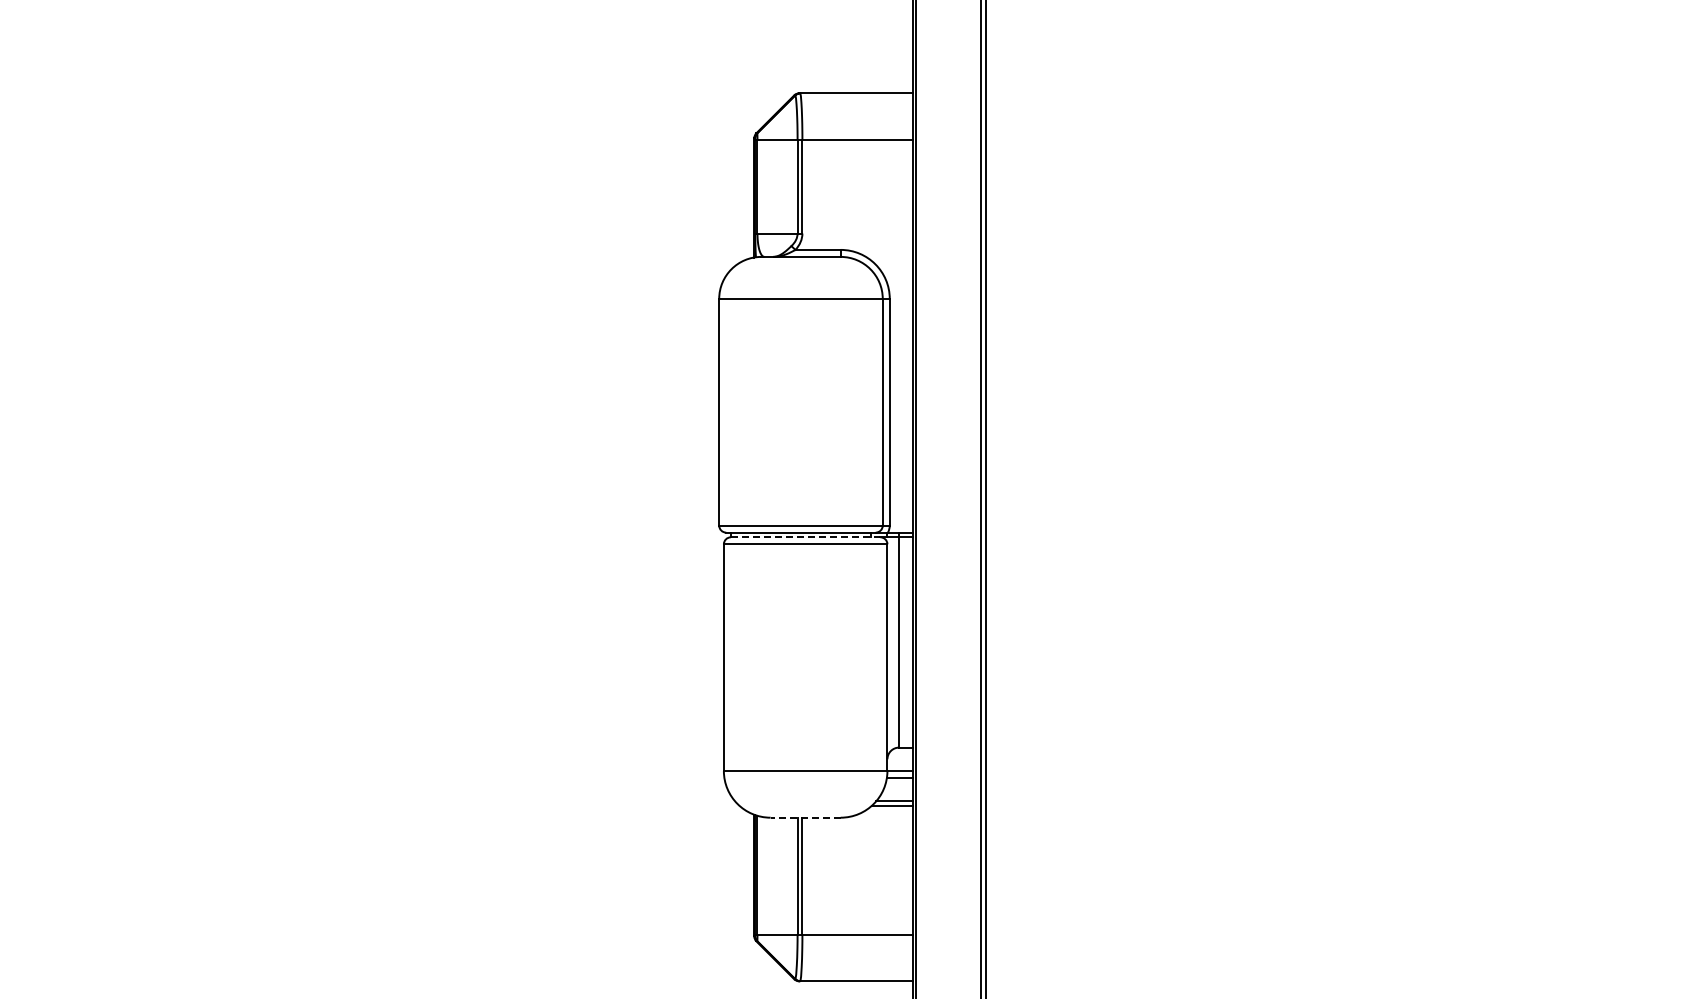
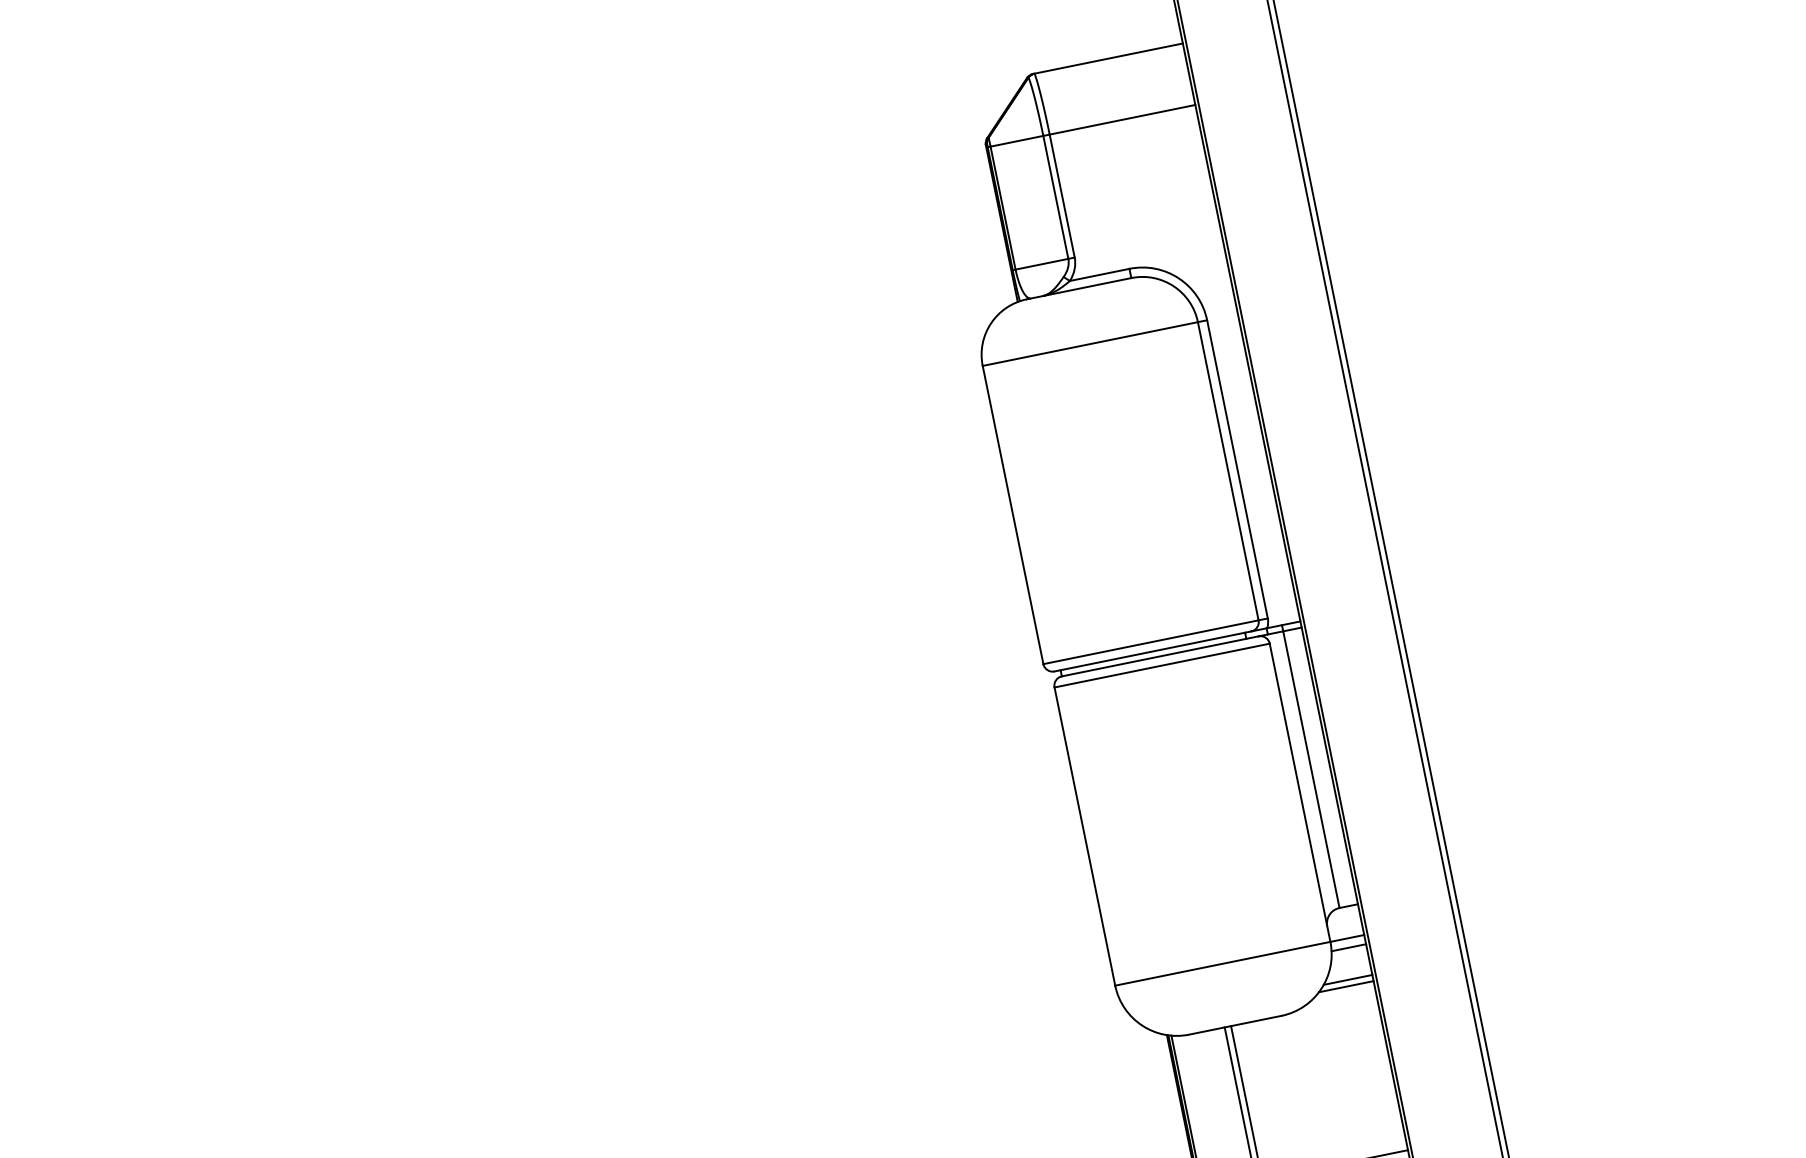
line: (805, 537) -> (1160, 656), dashed -> solid
line: (805, 817) -> (1235, 1025), dashed -> solid

